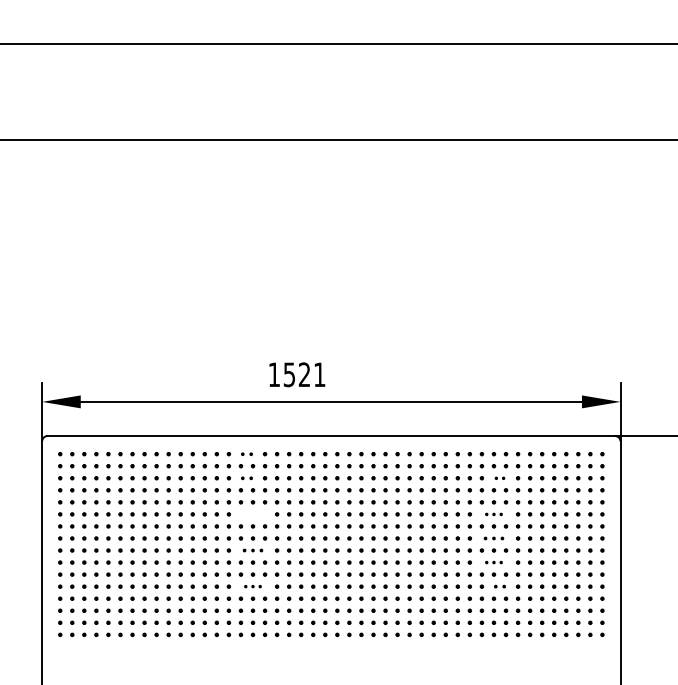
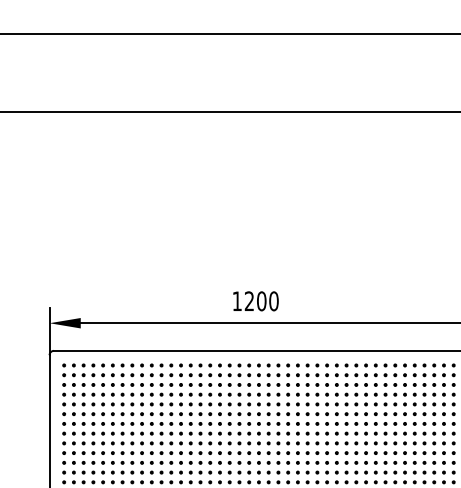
text: (304, 374) -> (261, 301), 1521 -> 1200
part: (246, 454) -> (214, 365), size x1.43
part: (246, 478) -> (214, 385), size x1.43
part: (499, 478) -> (419, 385), size x1.67
part: (252, 514) -> (219, 414), added
part: (493, 514) -> (414, 414), size x1.67
part: (493, 538) -> (414, 433), size x1.43
part: (252, 550) -> (219, 443), size x1.43
part: (493, 562) -> (414, 453), size x1.67
part: (252, 586) -> (219, 472), size x1.67
part: (499, 586) -> (419, 472), size x1.43

